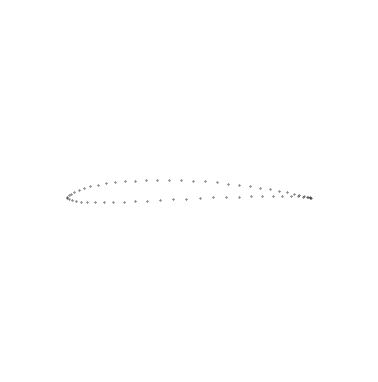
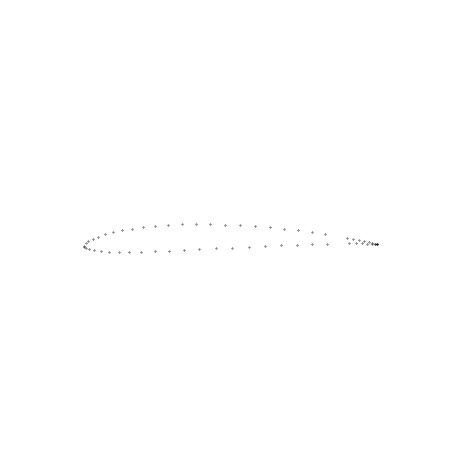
part: (290, 193) -> (361, 241), size x0.6

